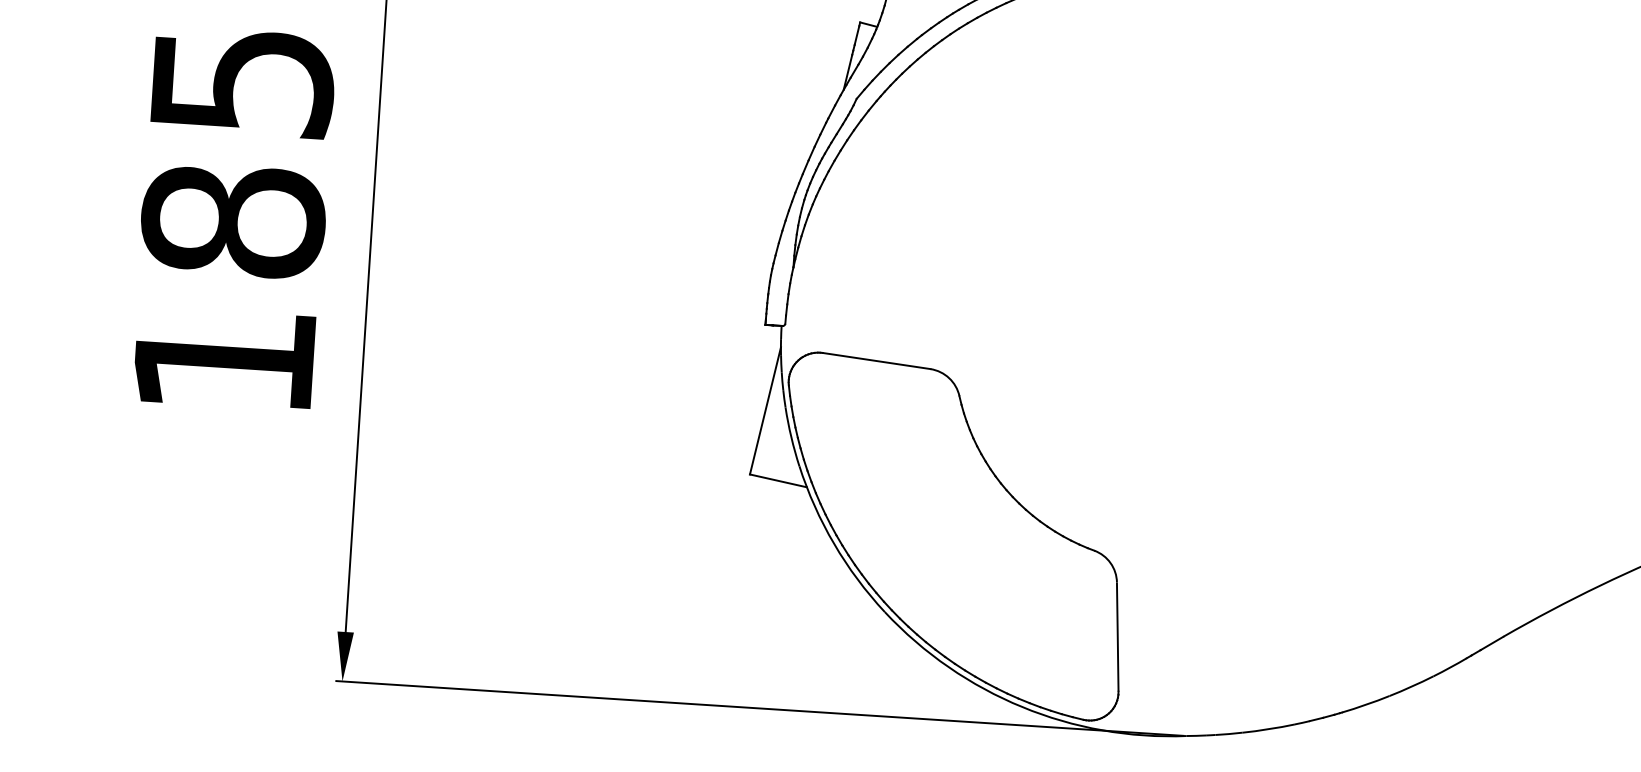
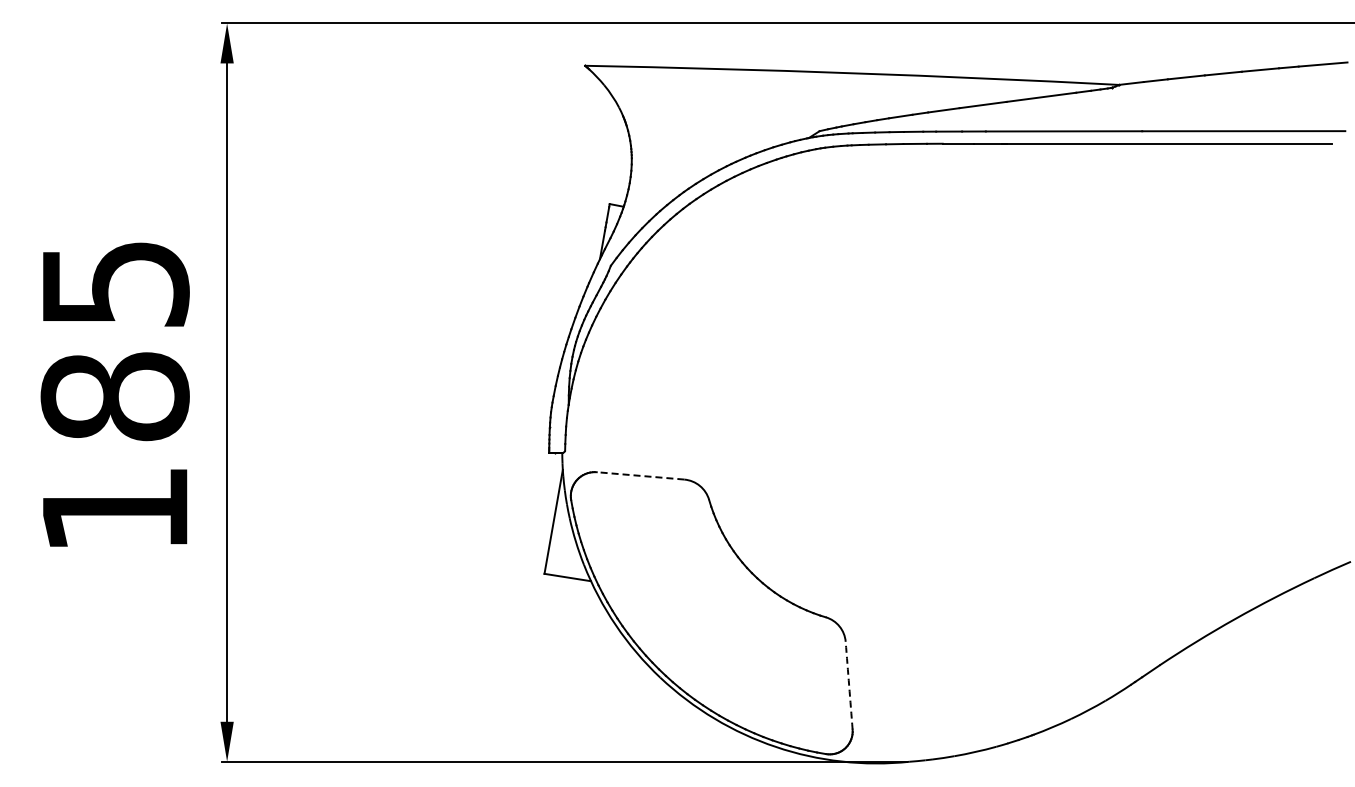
line: (876, 360) -> (640, 475), solid -> dashed
arc: (1118, 636) -> (849, 685), solid -> dashed

